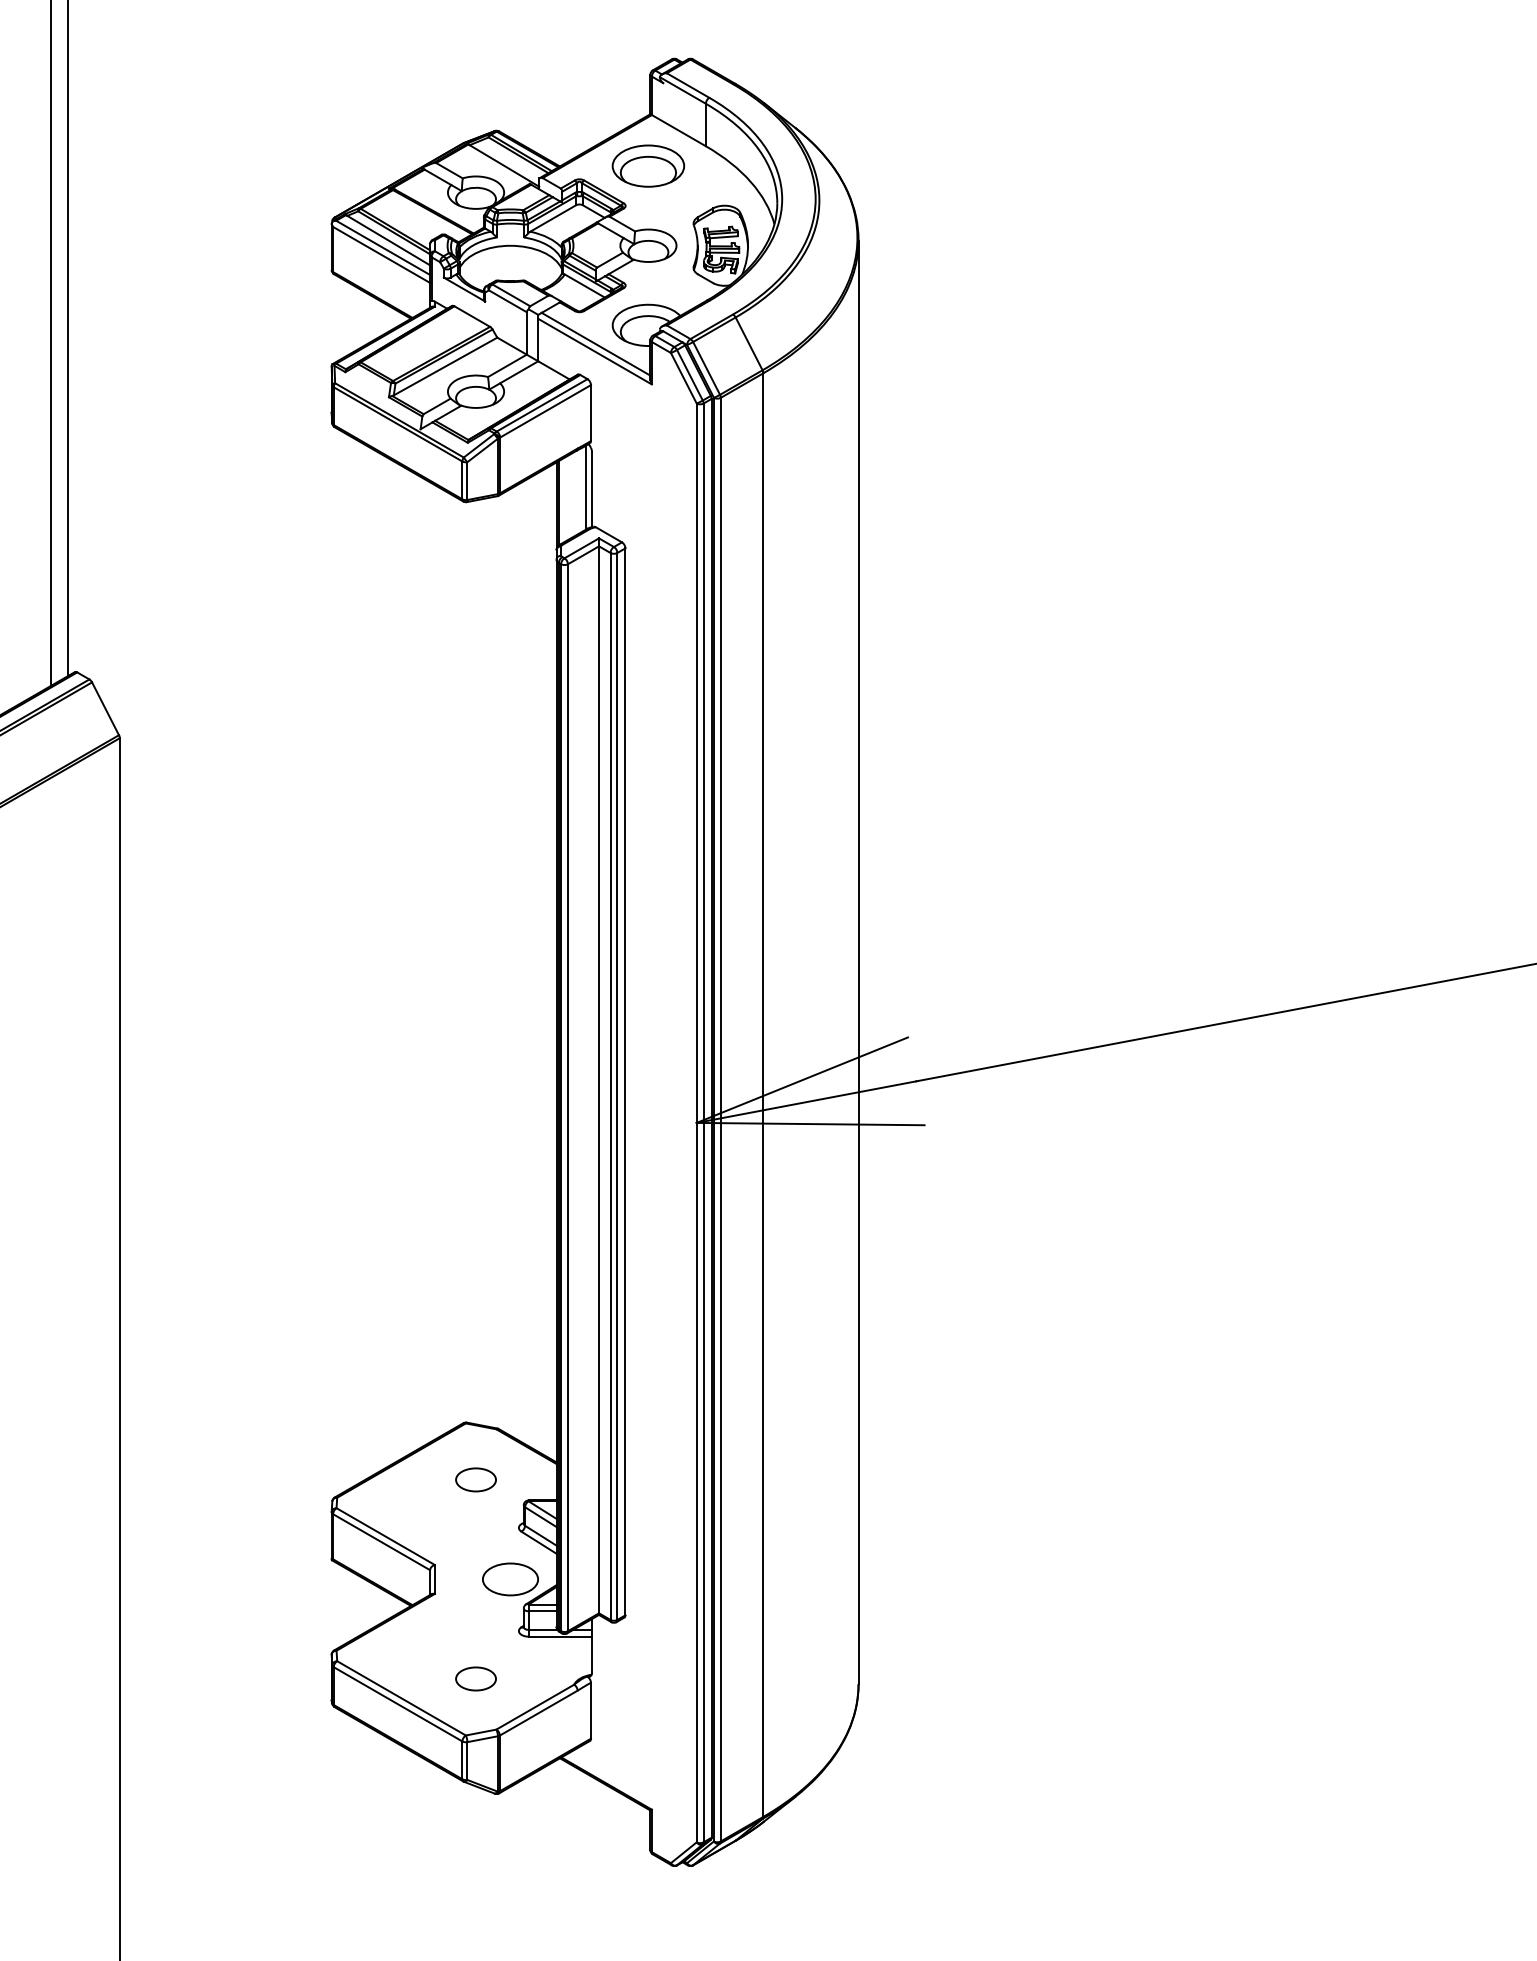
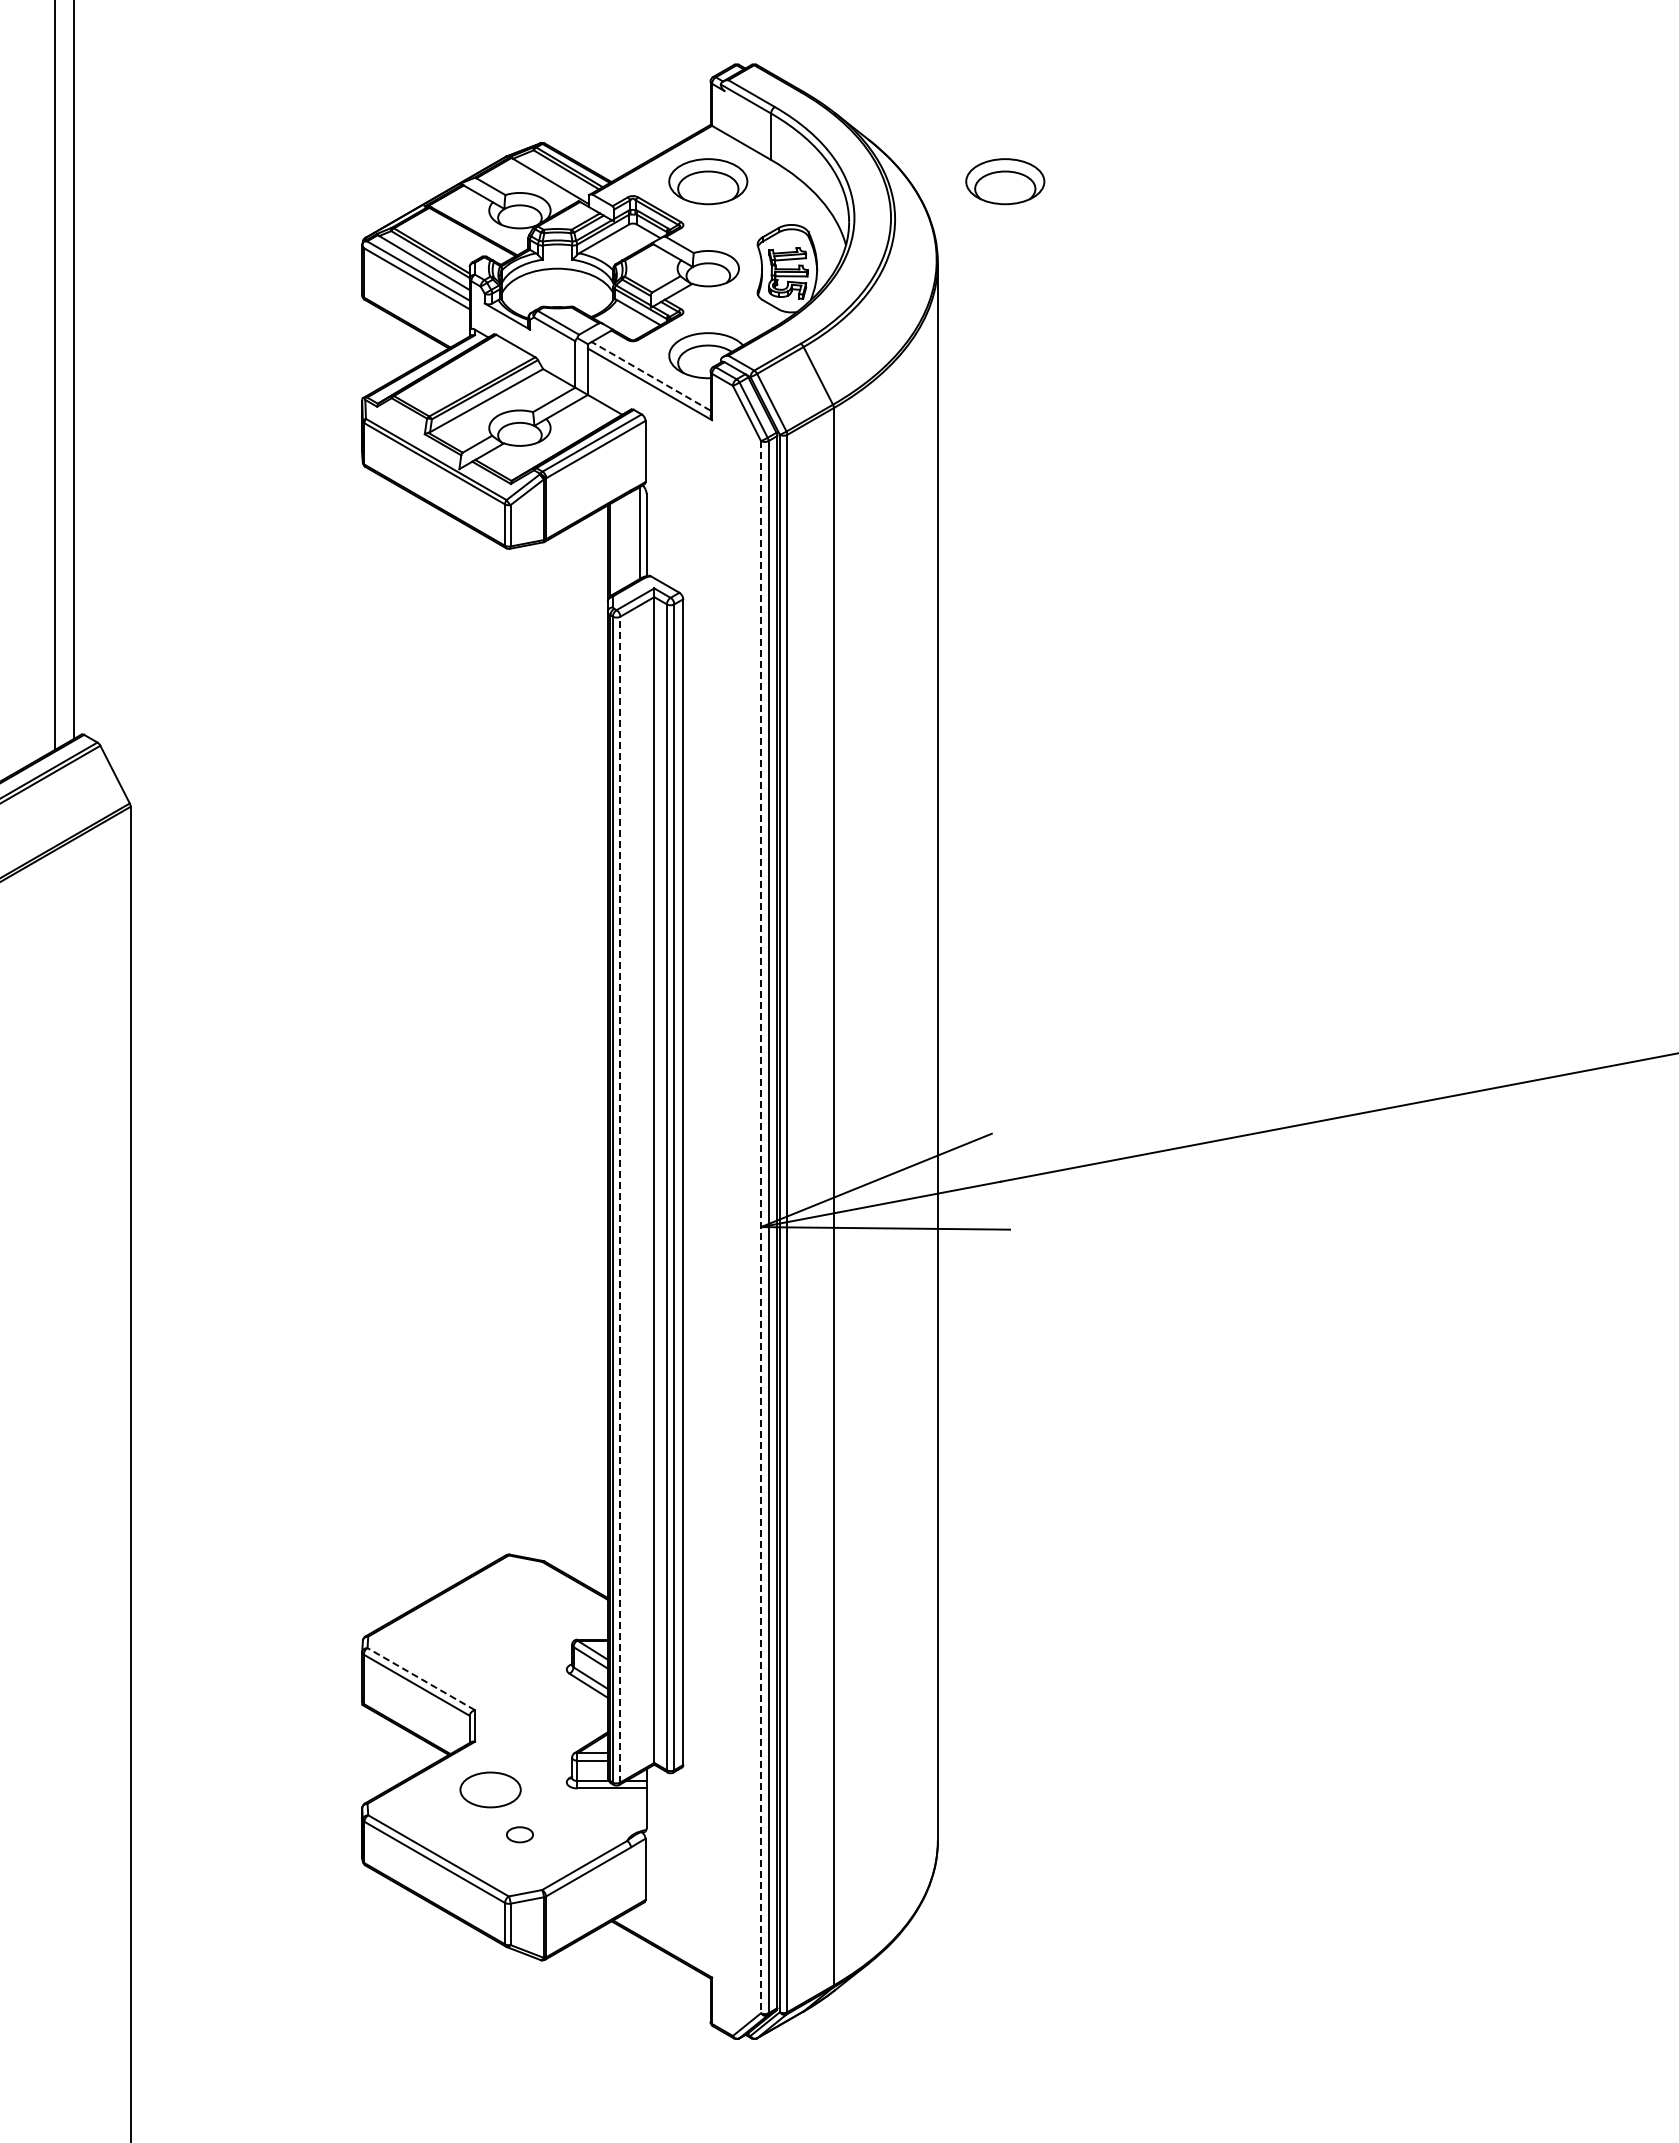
part: (920, 165) -> (1005, 181), added
line: (596, 344) -> (651, 376), solid -> dashed
line: (568, 1097) -> (620, 1199), solid -> dashed
line: (697, 1123) -> (761, 1227), solid -> dashed
part: (475, 1479) -> (519, 1616), removed
line: (385, 1536) -> (420, 1678), solid -> dashed
part: (510, 1579) -> (490, 1789), moved
part: (475, 1678) -> (519, 1834), size x0.6

